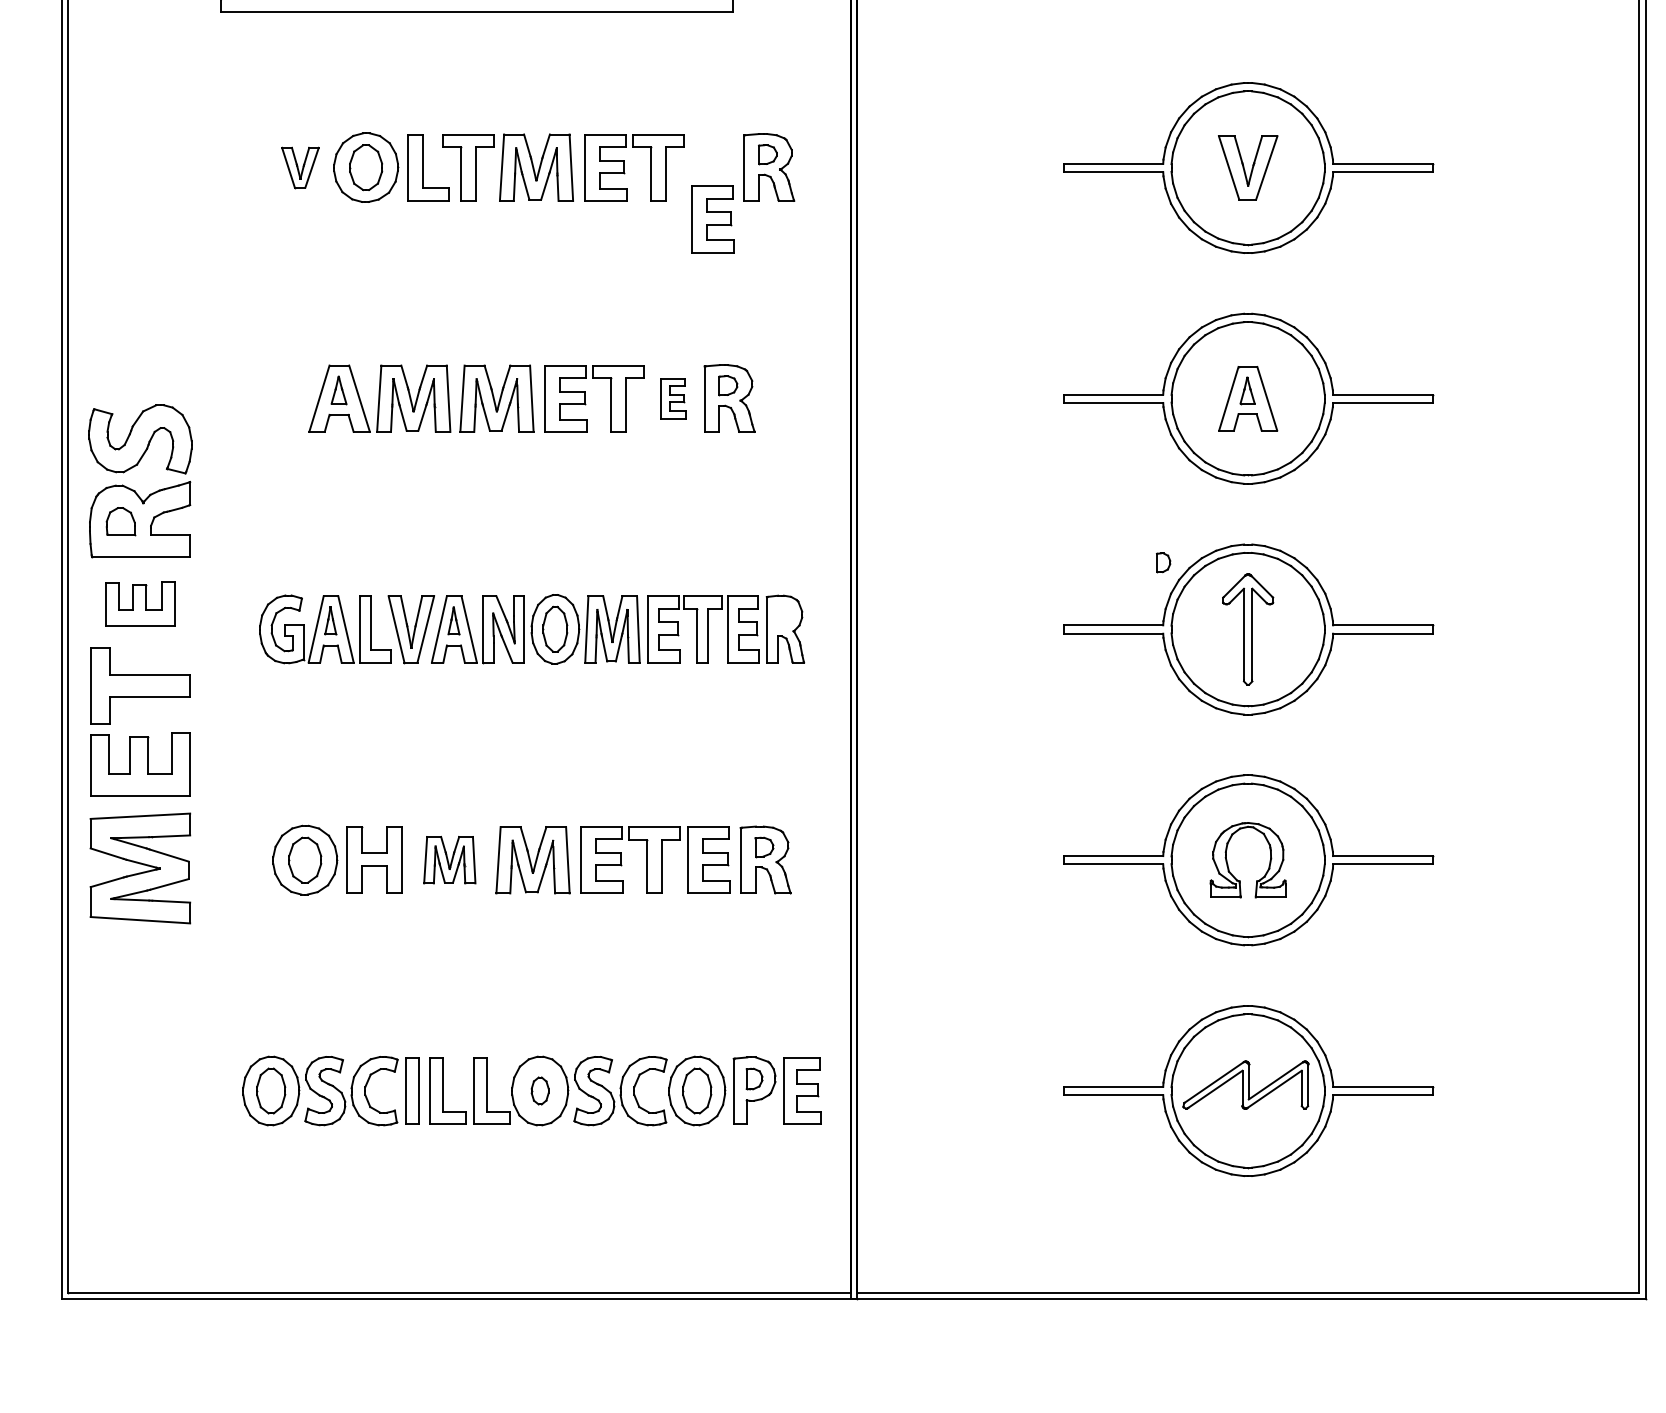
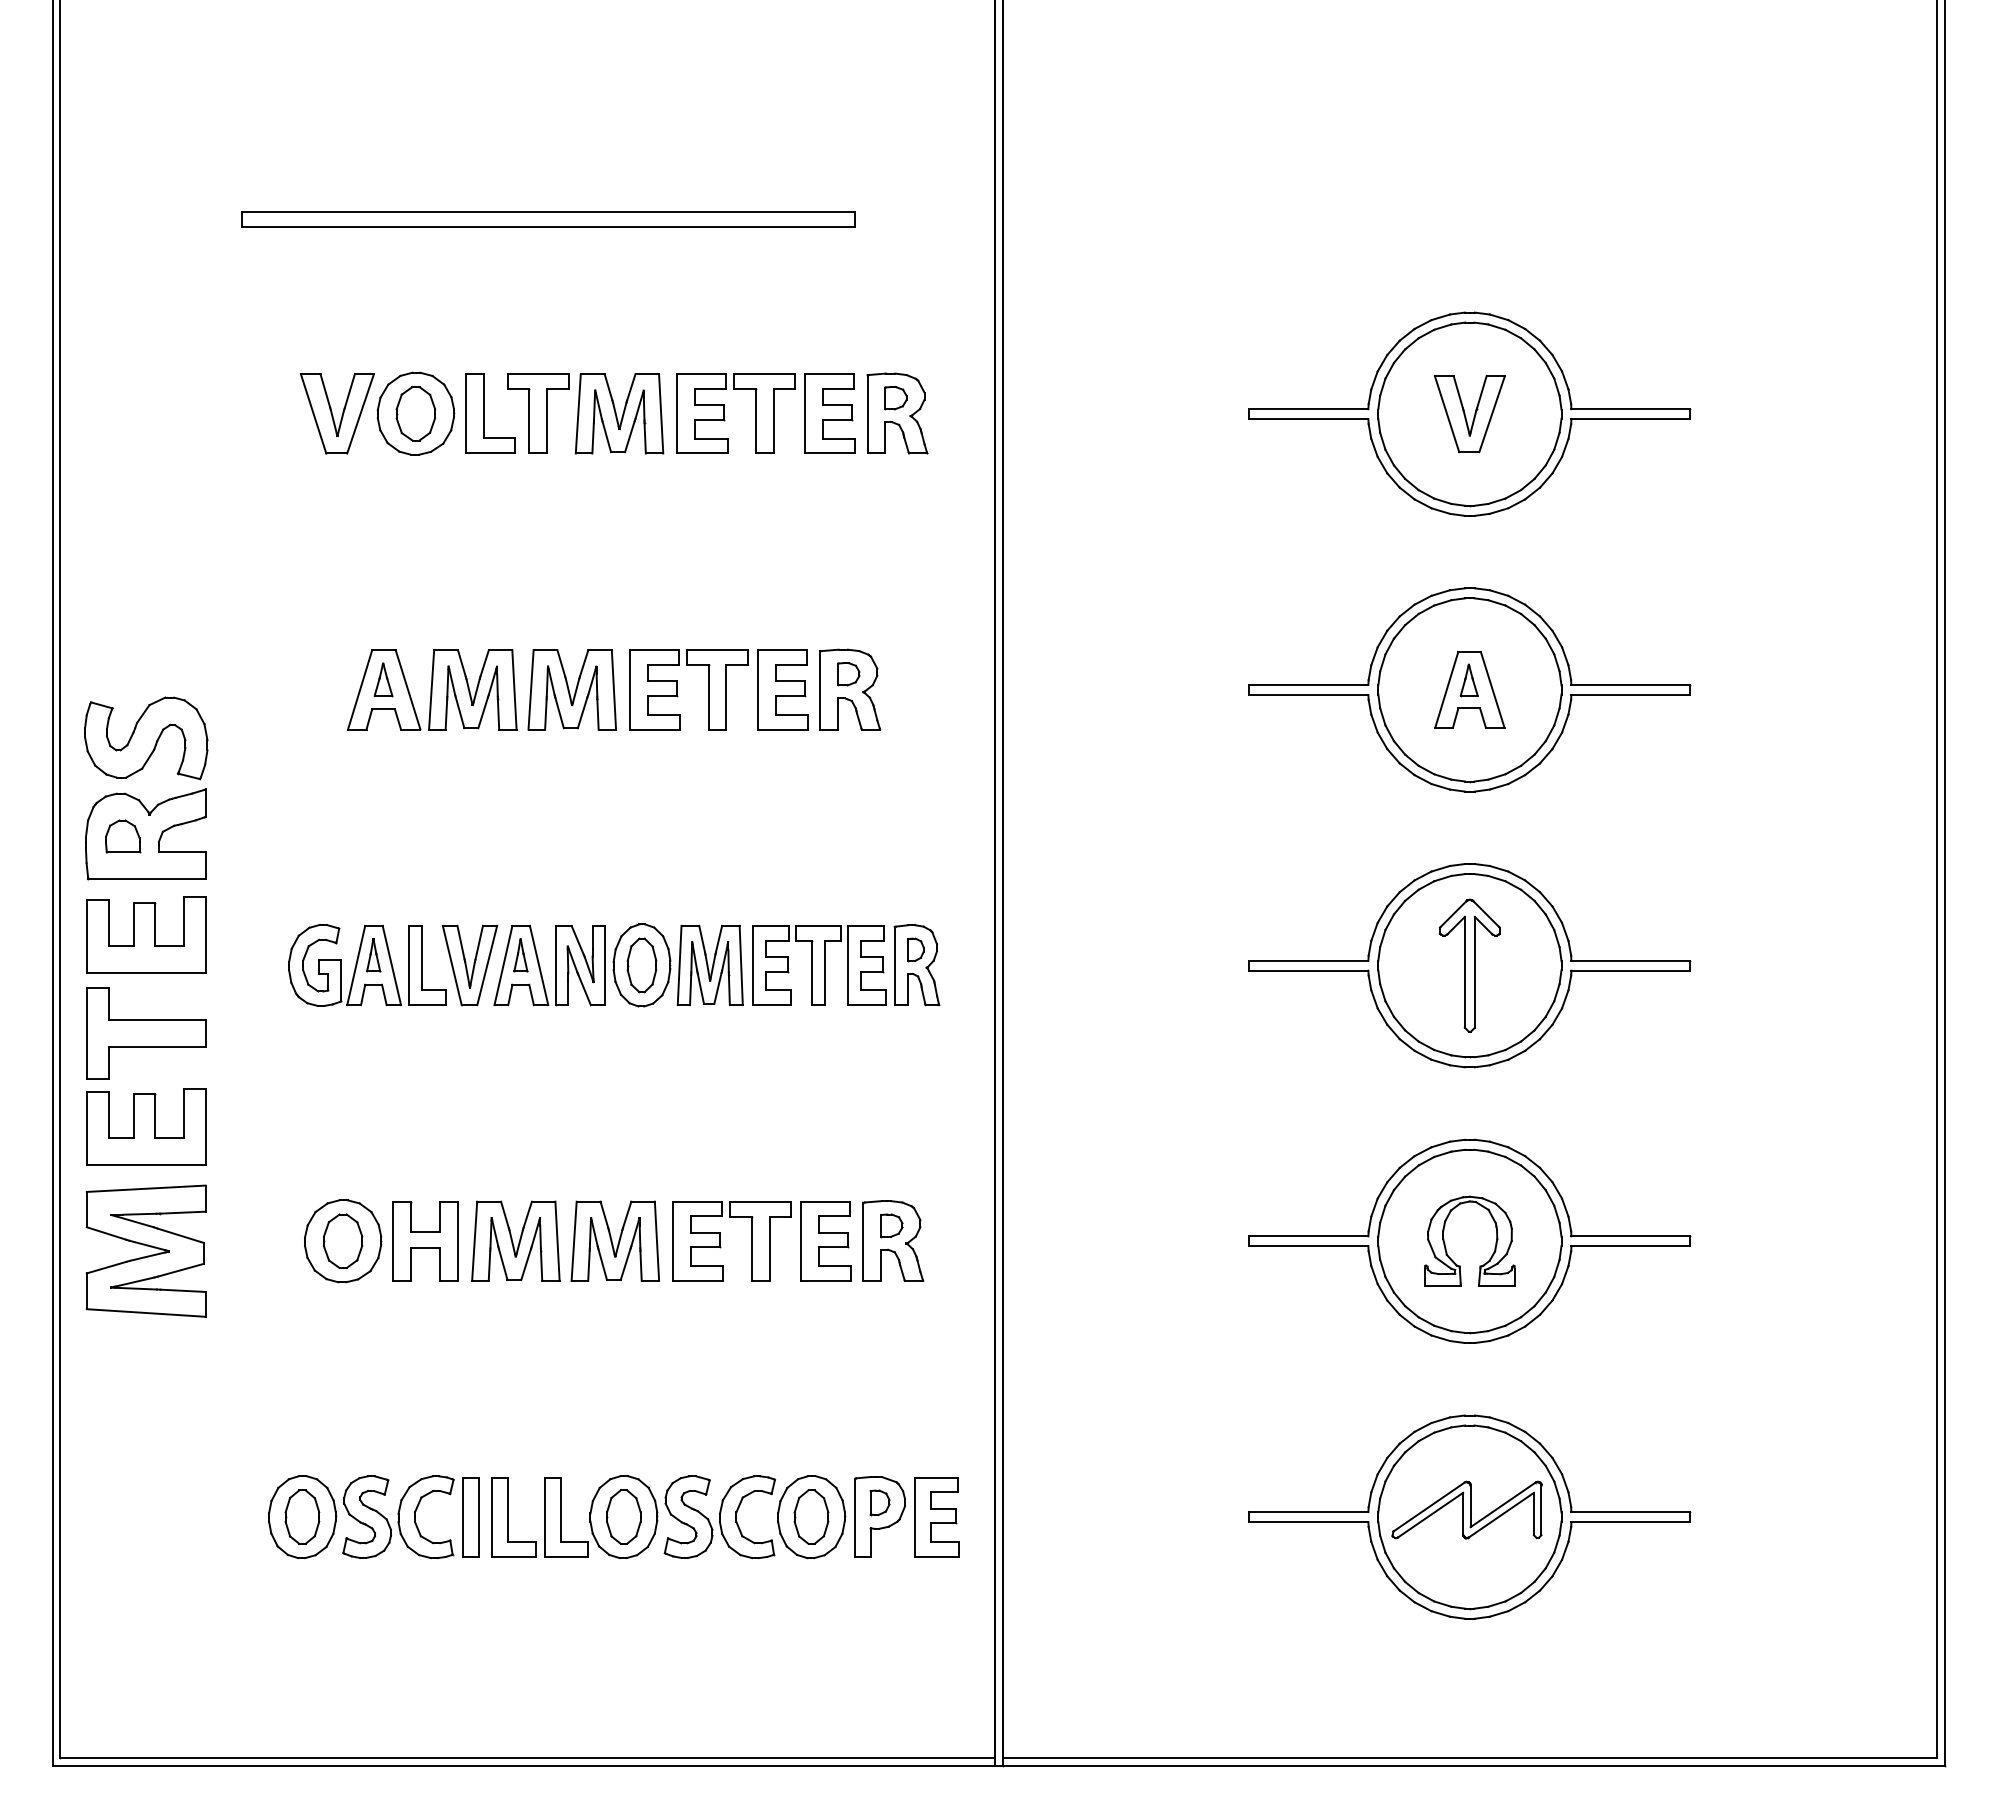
part: (300, 167) -> (337, 413), size x1.67
part: (712, 219) -> (829, 413), moved
part: (672, 398) -> (782, 689), size x1.67
part: (1163, 562) -> (915, 949), moved
part: (140, 603) -> (146, 934), size x1.43
part: (449, 859) -> (515, 1240), size x1.43
part: (539, 1090) -> (623, 1516), size x1.67

